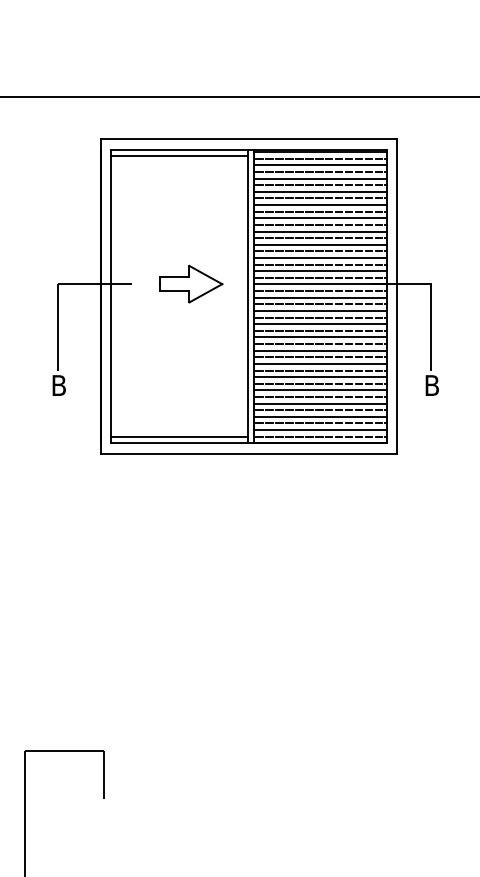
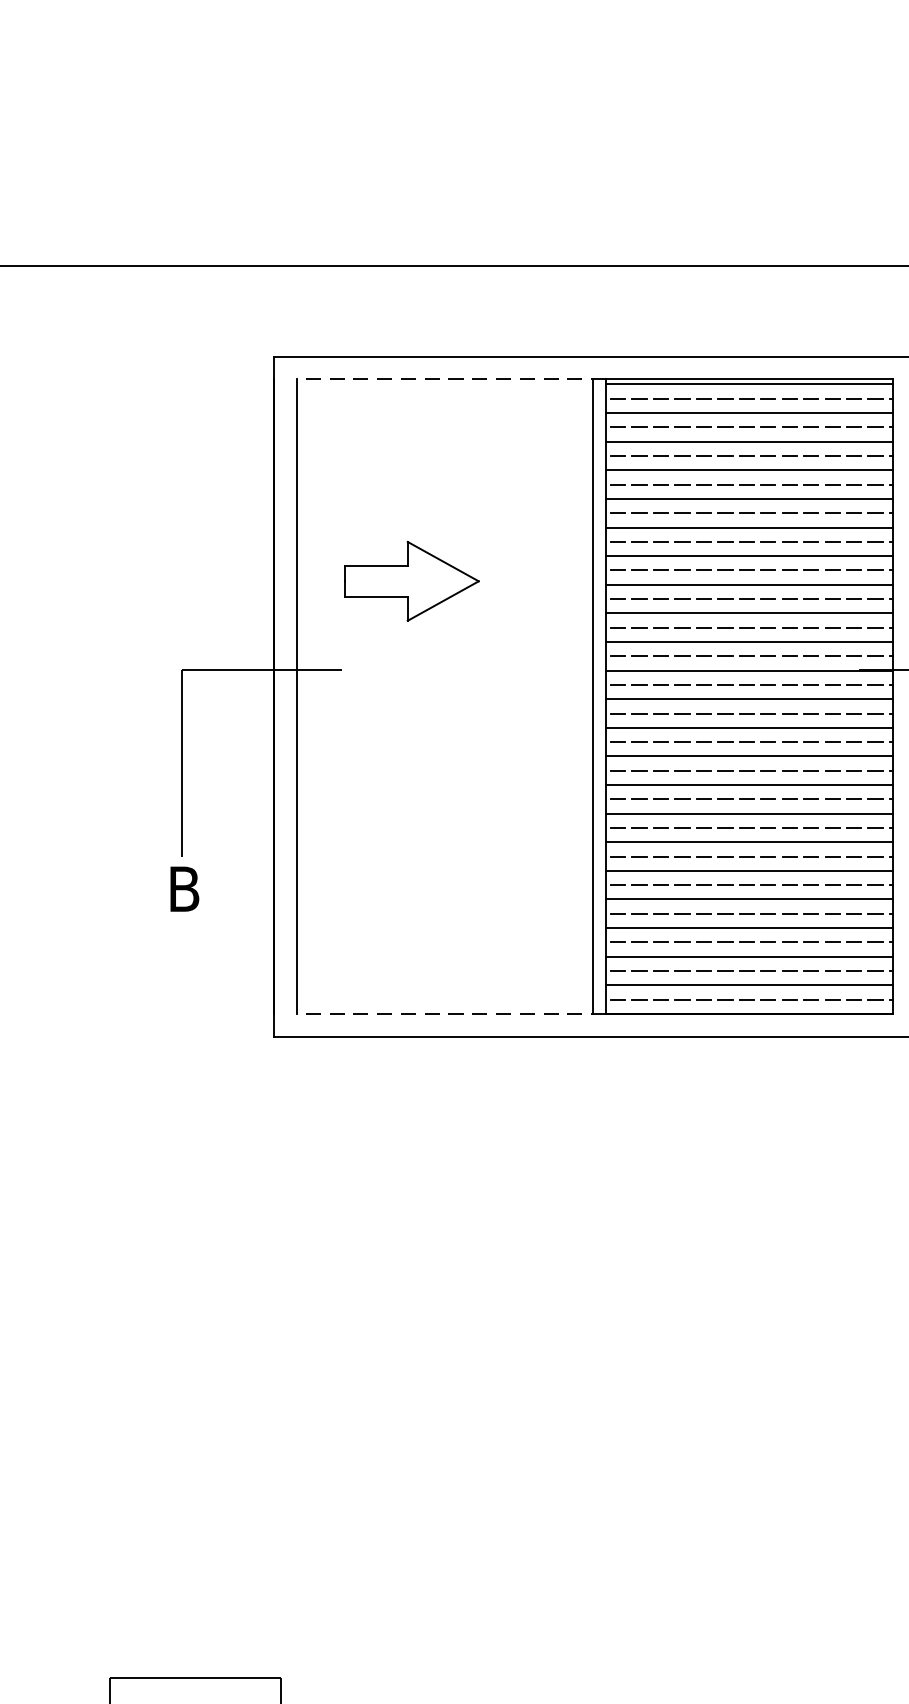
line: (182, 149) -> (451, 378), solid -> dashed
line: (179, 156) -> (444, 393), removed
part: (191, 283) -> (412, 579), moved
line: (179, 437) -> (444, 1001), removed
line: (182, 443) -> (451, 1014), solid -> dashed

